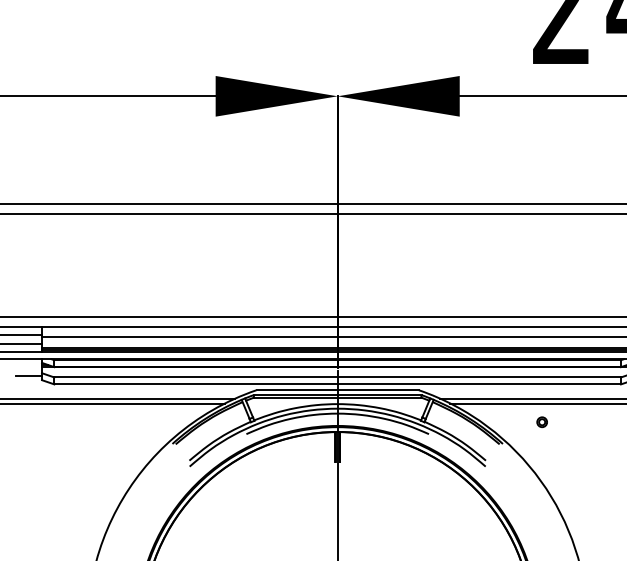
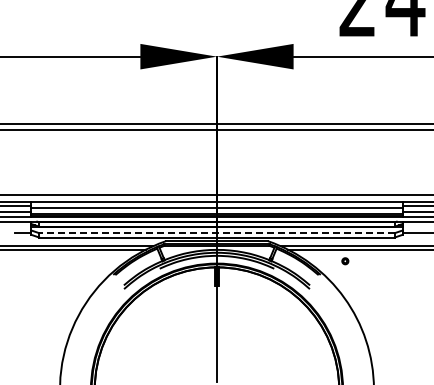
line: (338, 378) -> (217, 233), solid -> dashed

